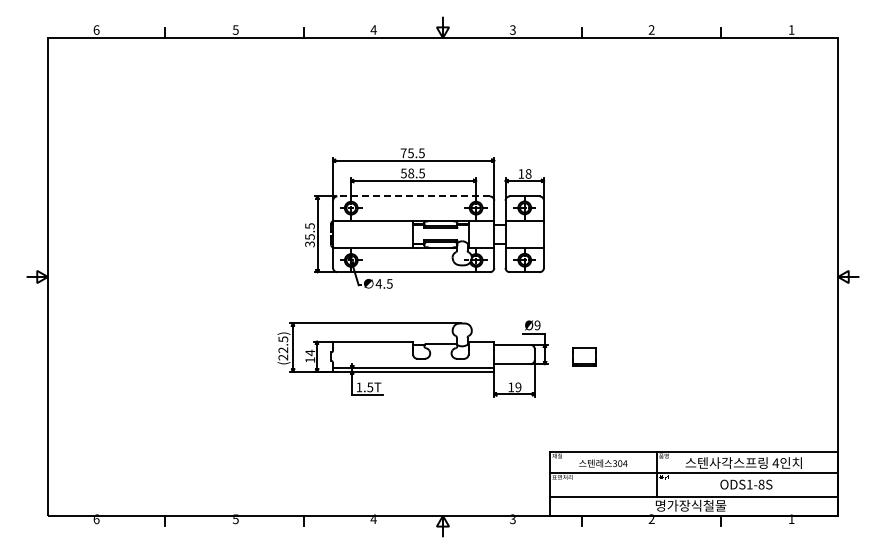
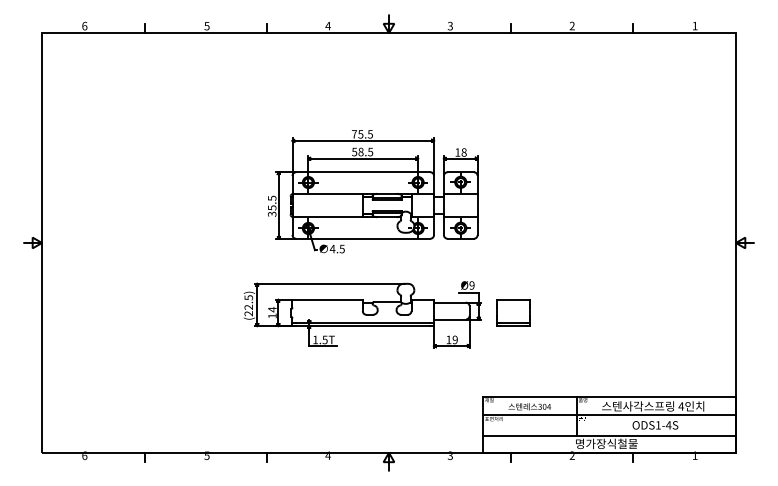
line: (413, 196) -> (363, 172), dashed -> solid
part: (584, 356) -> (513, 312), size x1.67
text: (761, 484) -> (668, 425), ODS1-8S -> ODS1-4S

